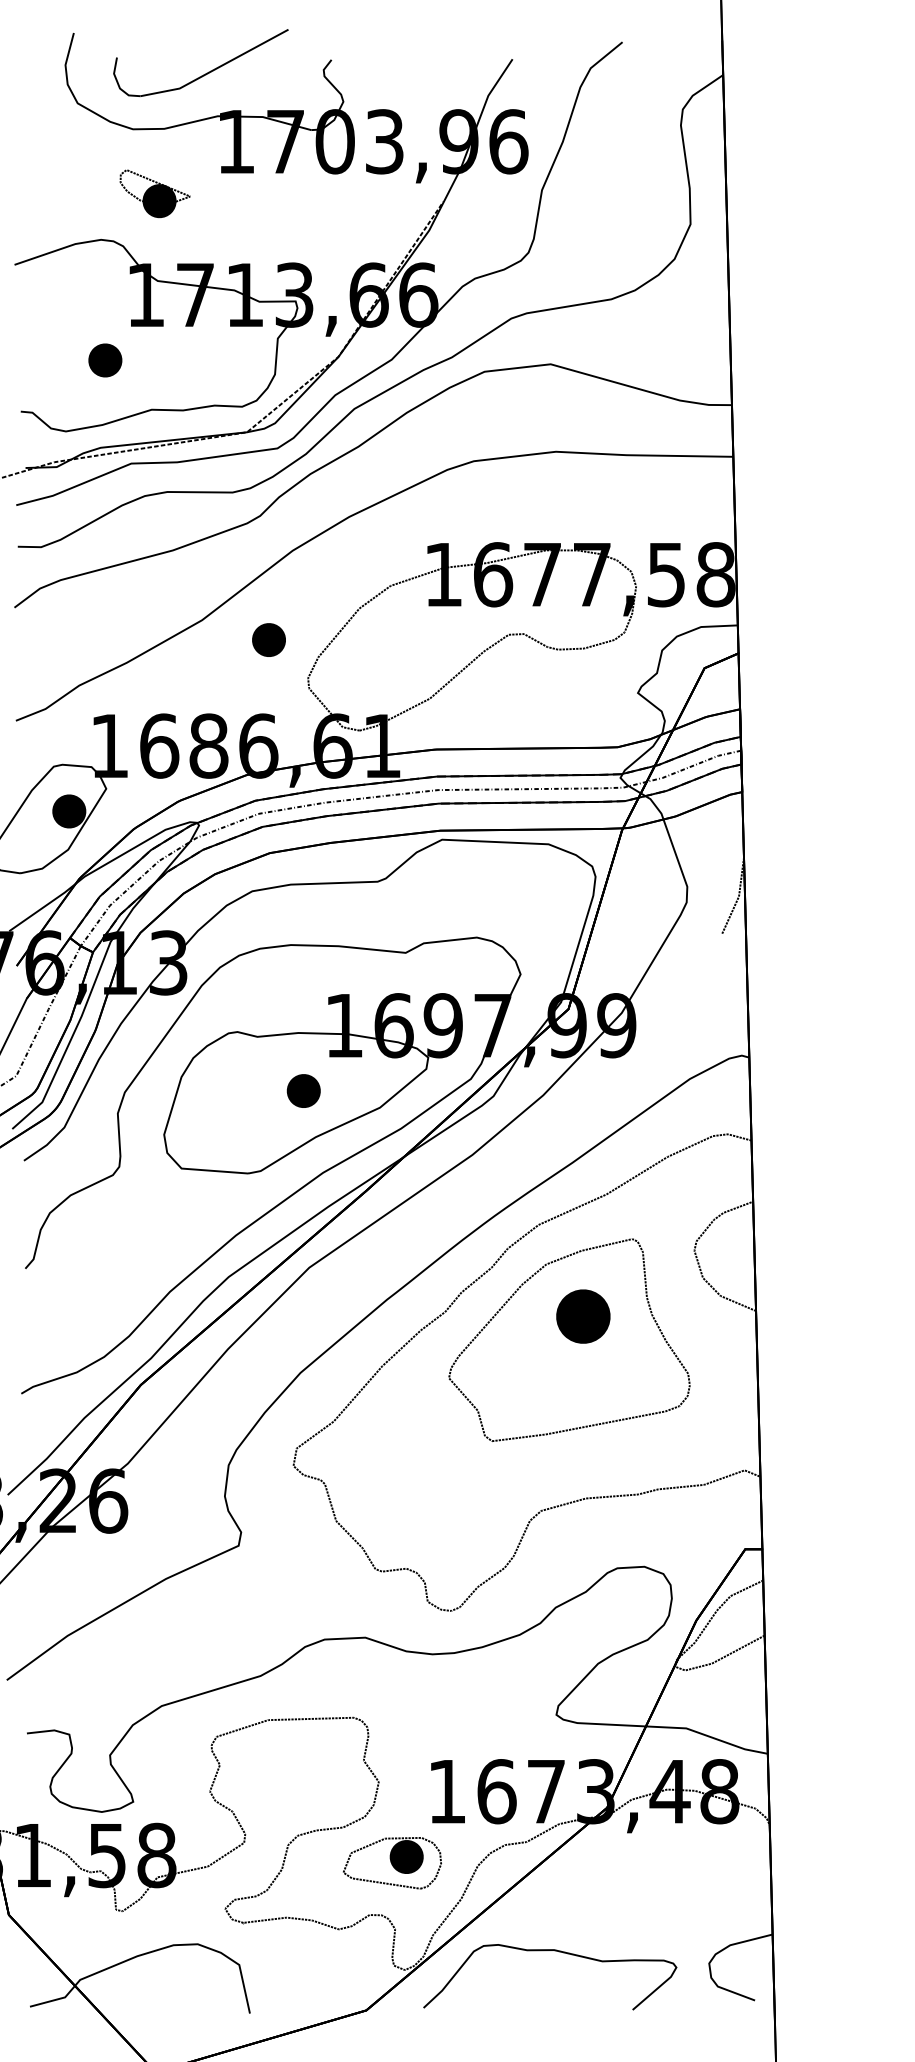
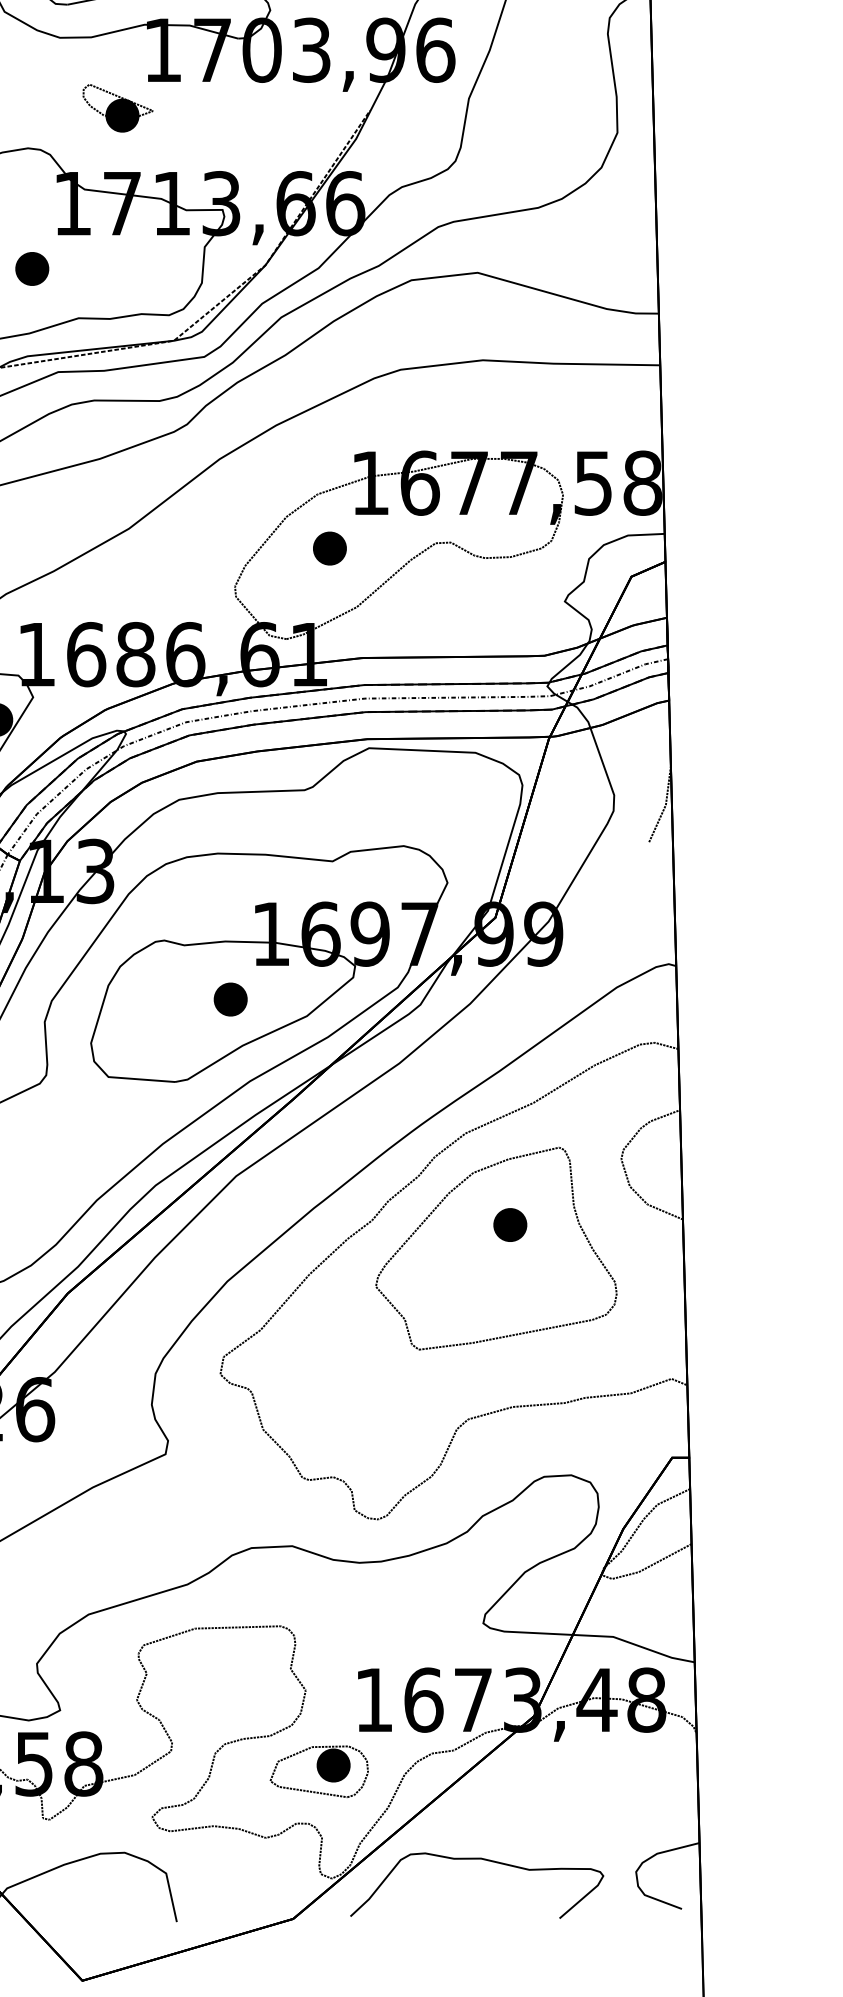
part: (154, 193) -> (117, 108), moved
part: (268, 639) -> (329, 548), moved
part: (583, 1316) -> (510, 1225), size x0.62

